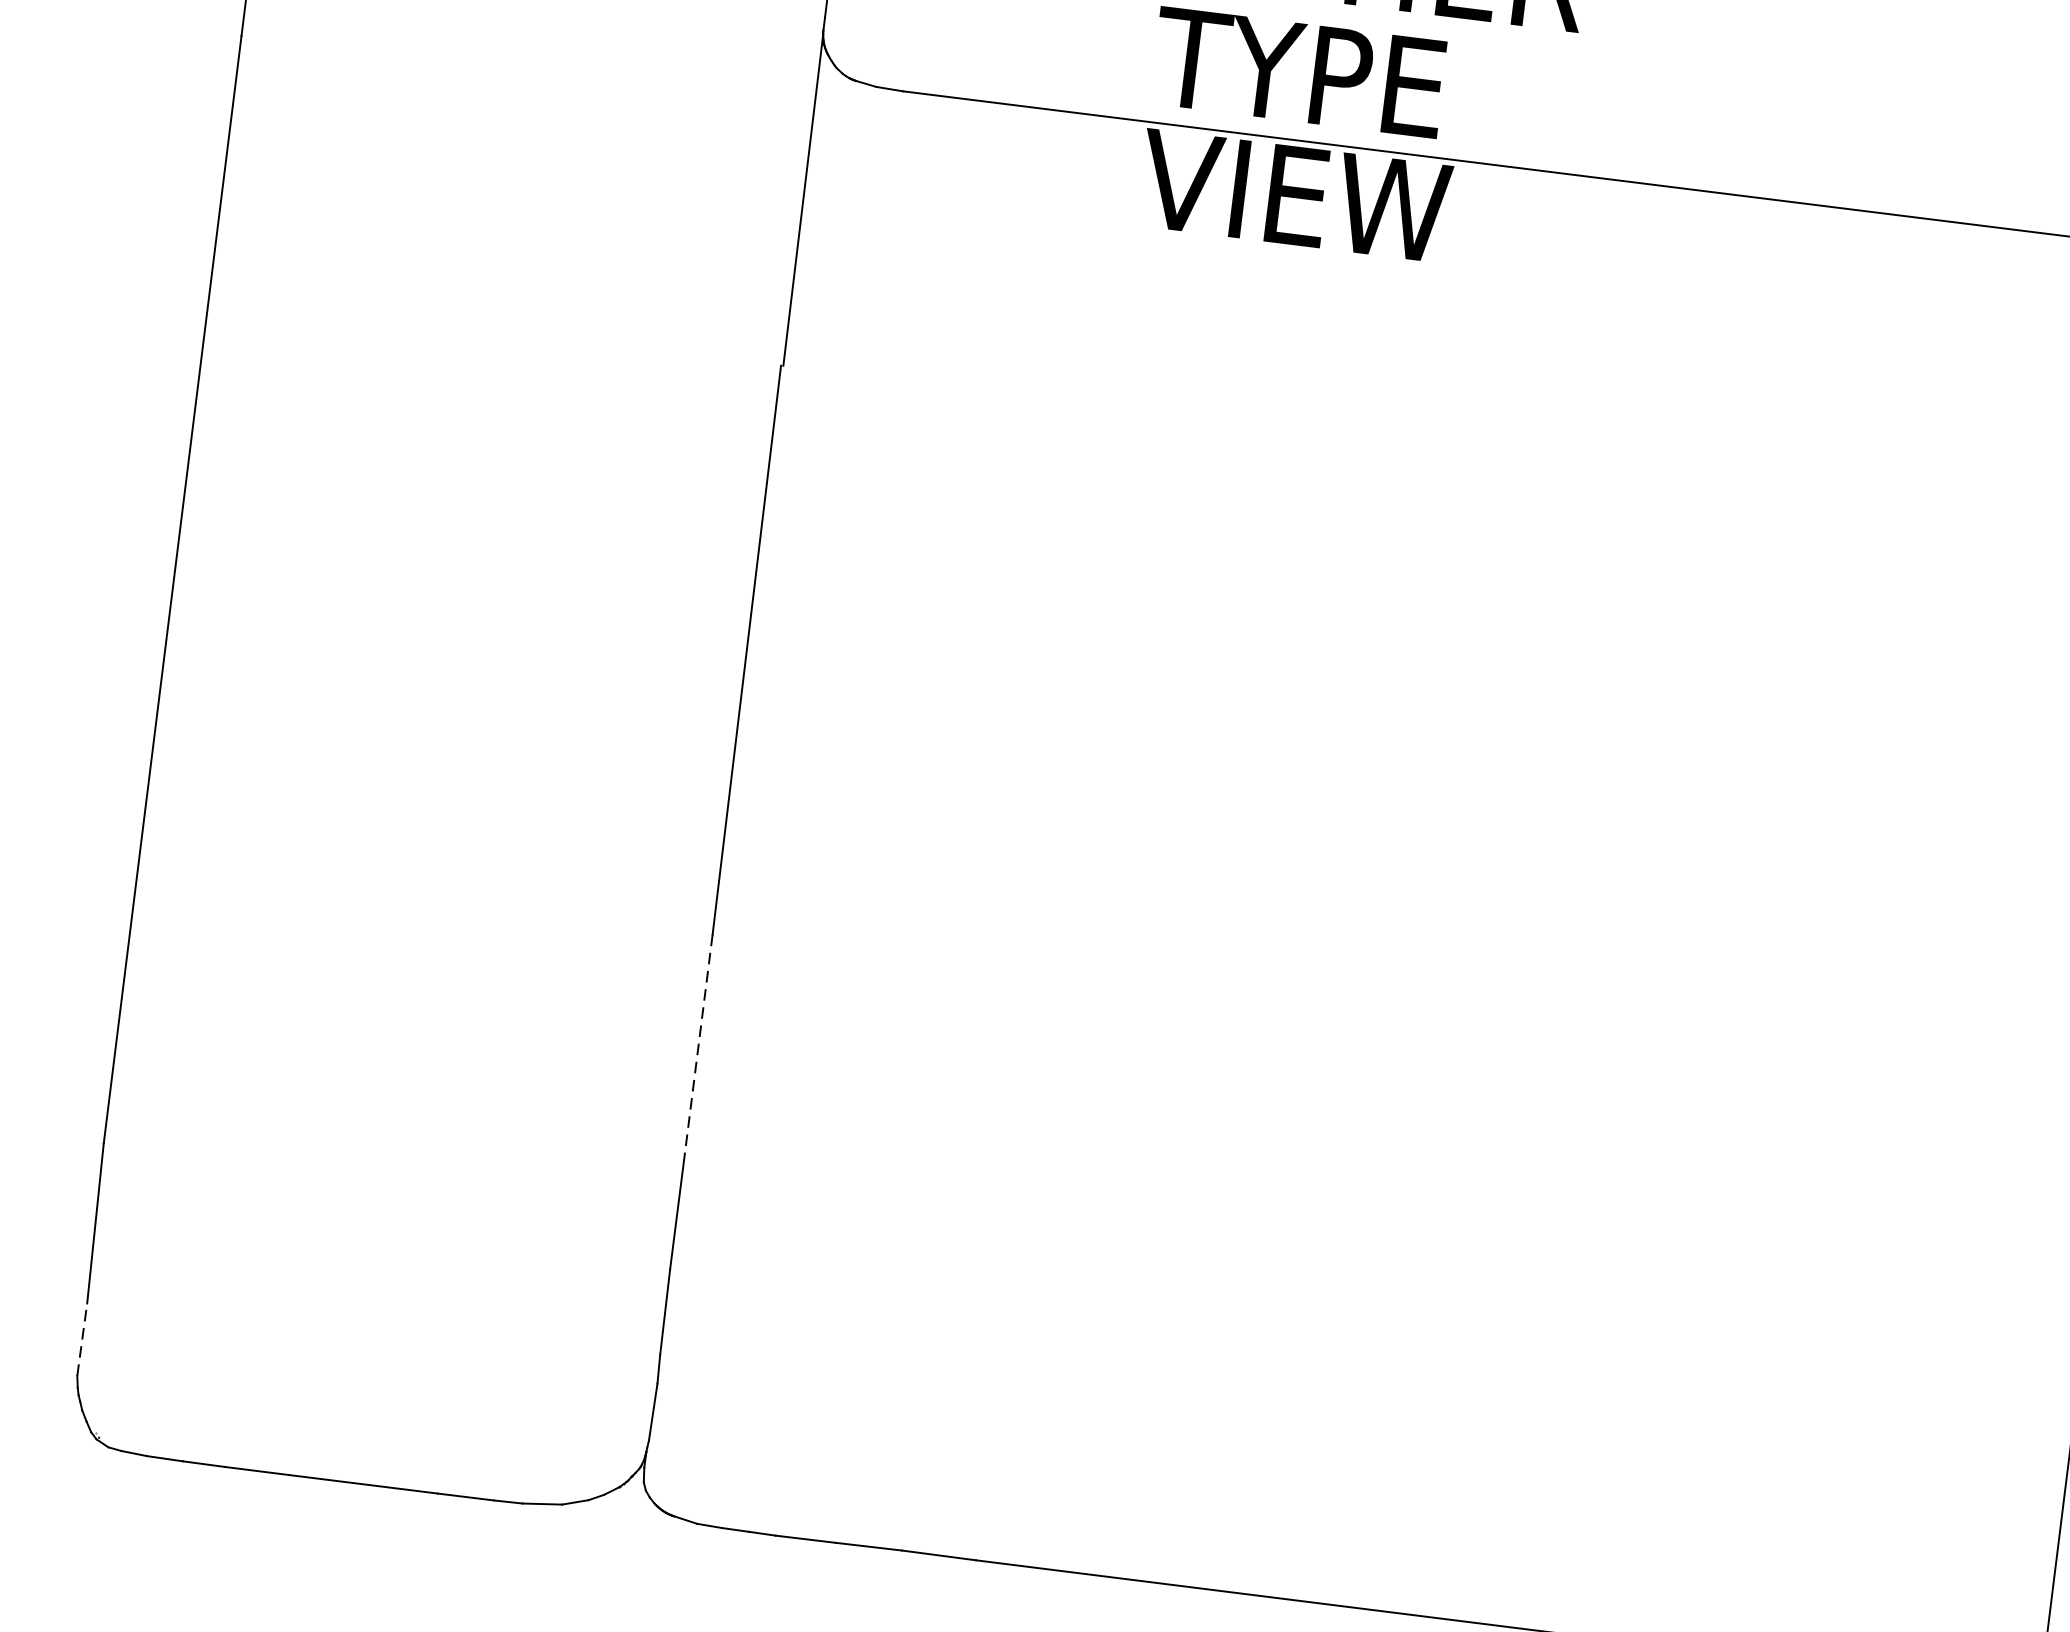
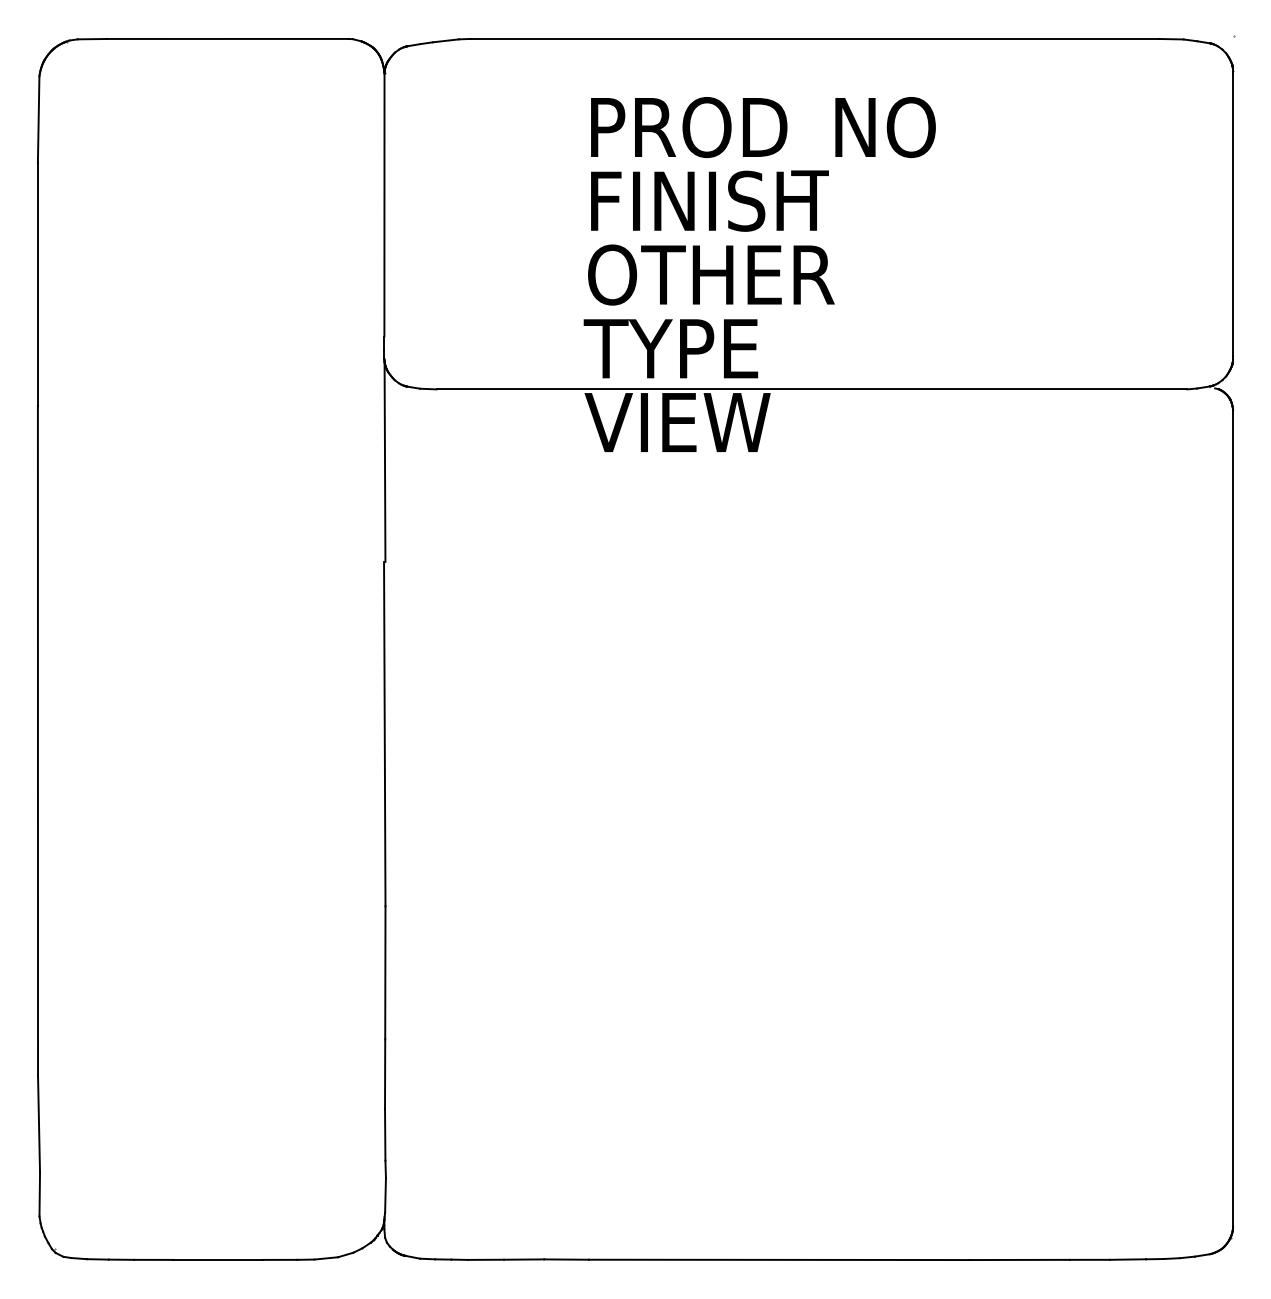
line: (699, 1044) -> (385, 972), dashed -> solid
line: (81, 1339) -> (39, 1194), dashed -> solid

